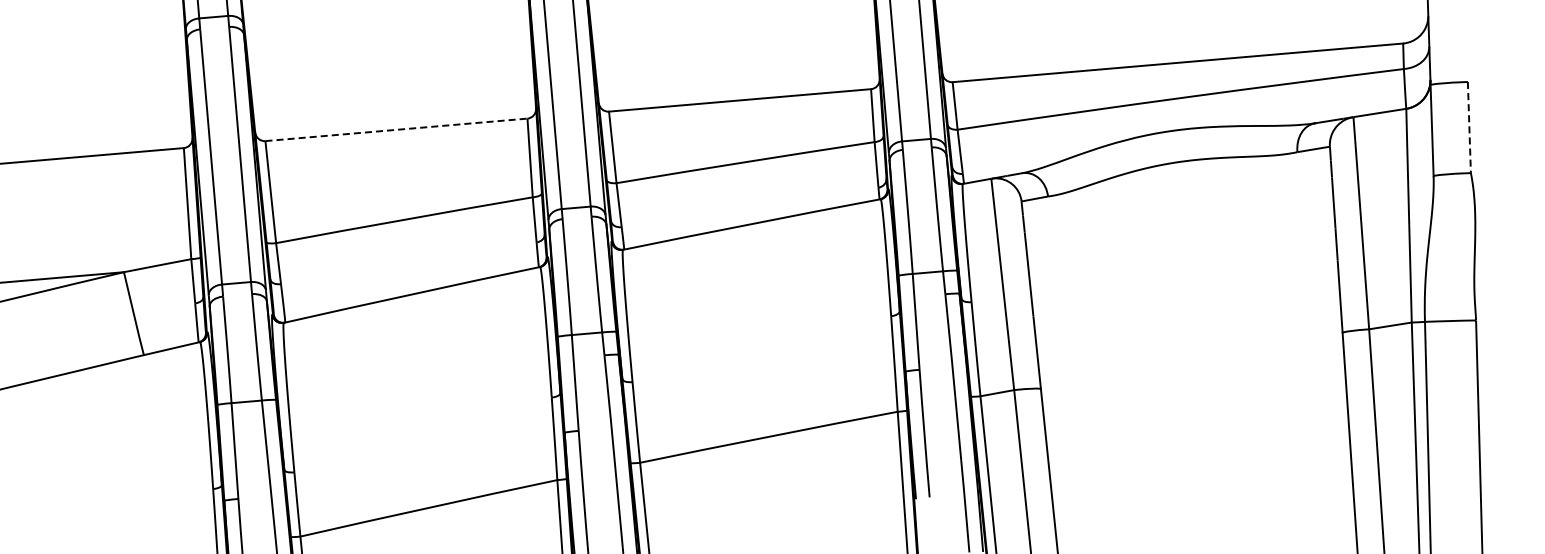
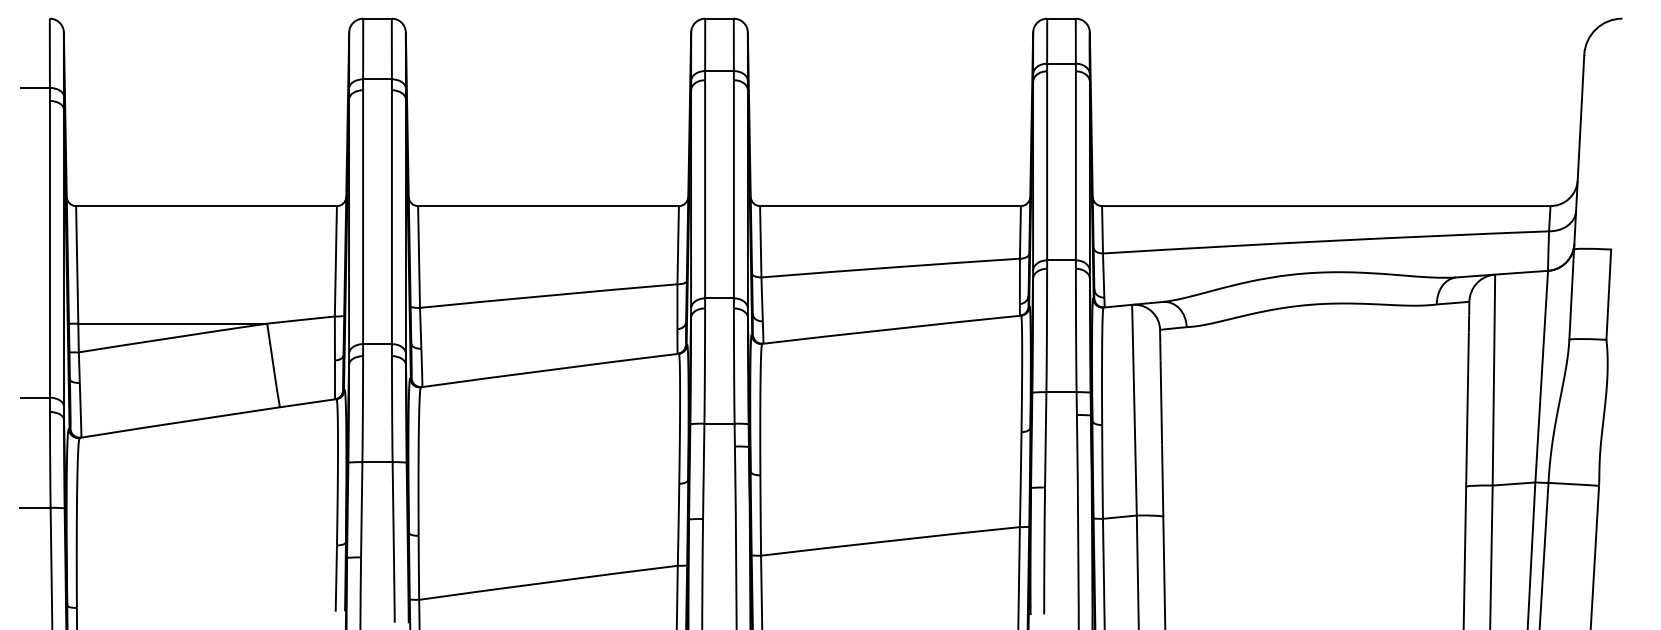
line: (1469, 128) -> (1608, 295), dashed -> solid
line: (397, 130) -> (549, 206), dashed -> solid

